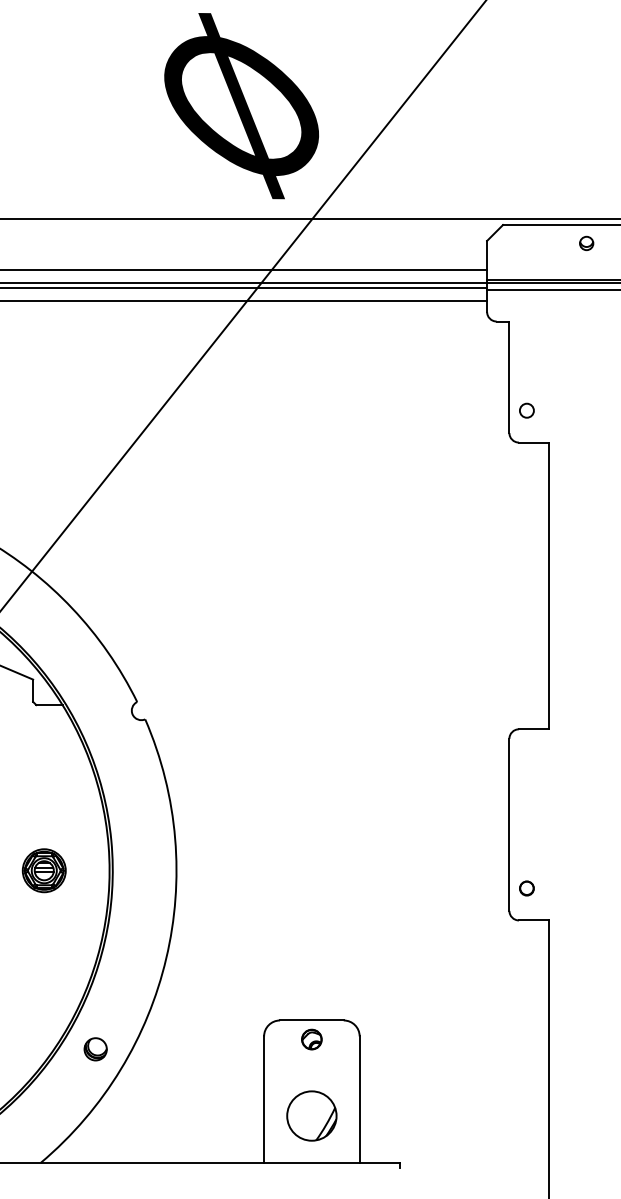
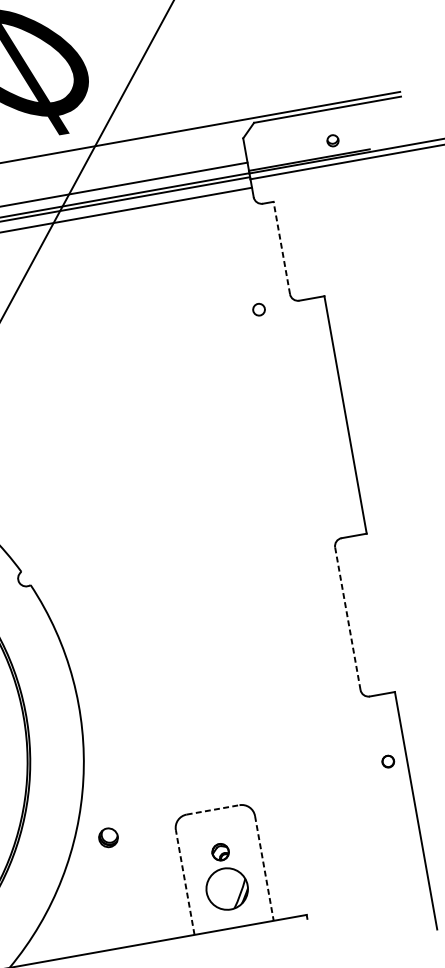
part: (586, 243) -> (332, 140), moved
line: (509, 377) -> (281, 248), solid -> dashed
circle: (526, 410) -> (258, 309), moved
line: (509, 824) -> (347, 618), solid -> dashed
circle: (526, 888) -> (387, 761), moved
line: (311, 1020) -> (212, 809), solid -> dashed
part: (311, 1039) -> (220, 852), moved
part: (95, 1049) -> (108, 837), moved
line: (264, 1099) -> (185, 882), solid -> dashed
line: (359, 1100) -> (264, 869), solid -> dashed

